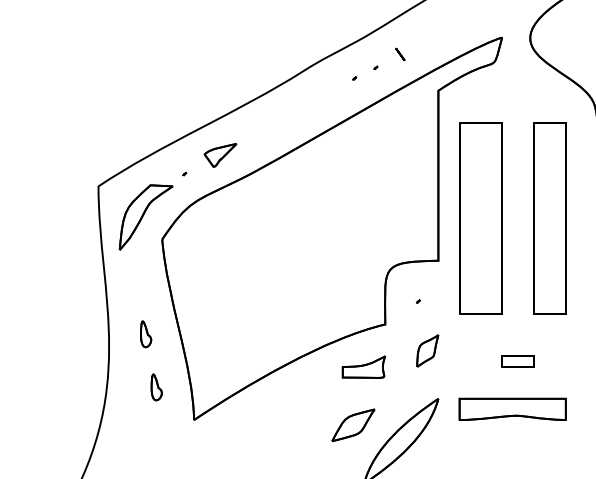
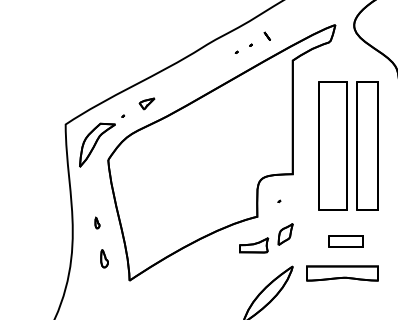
part: (219, 154) -> (146, 103), size x0.7
part: (479, 217) -> (332, 145), moved
part: (146, 333) -> (97, 222), size x0.6
part: (517, 361) -> (345, 241), size x1.6
part: (364, 367) -> (254, 245), moved
part: (352, 424) -> (235, 283), removed

